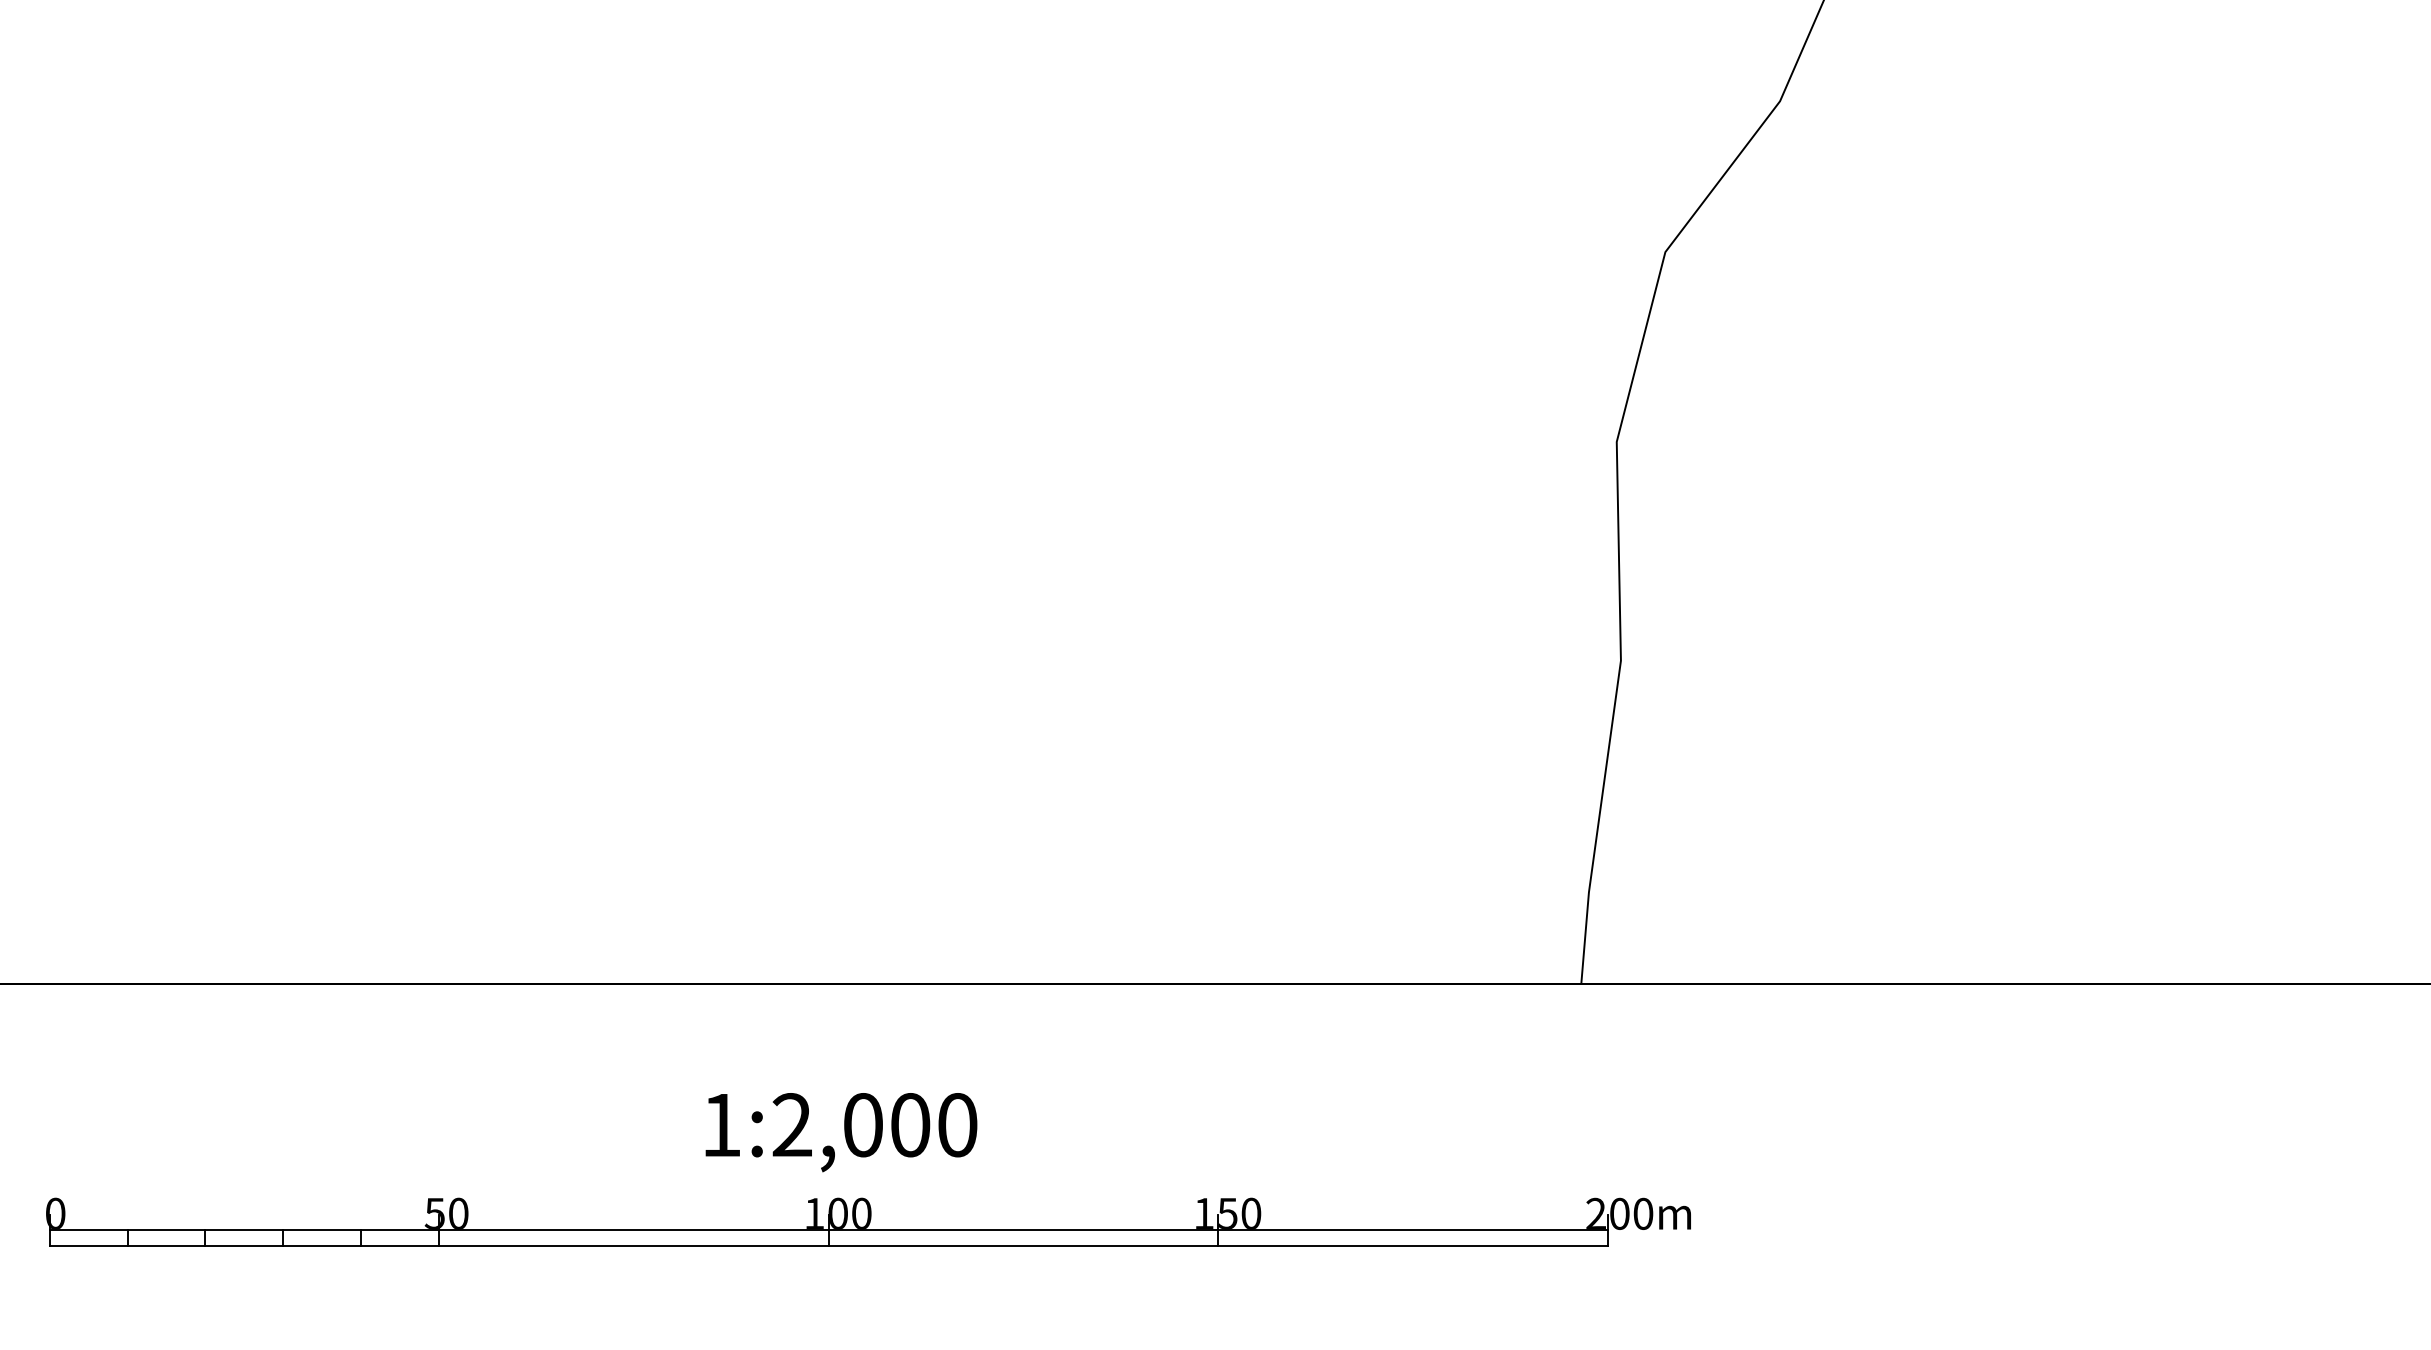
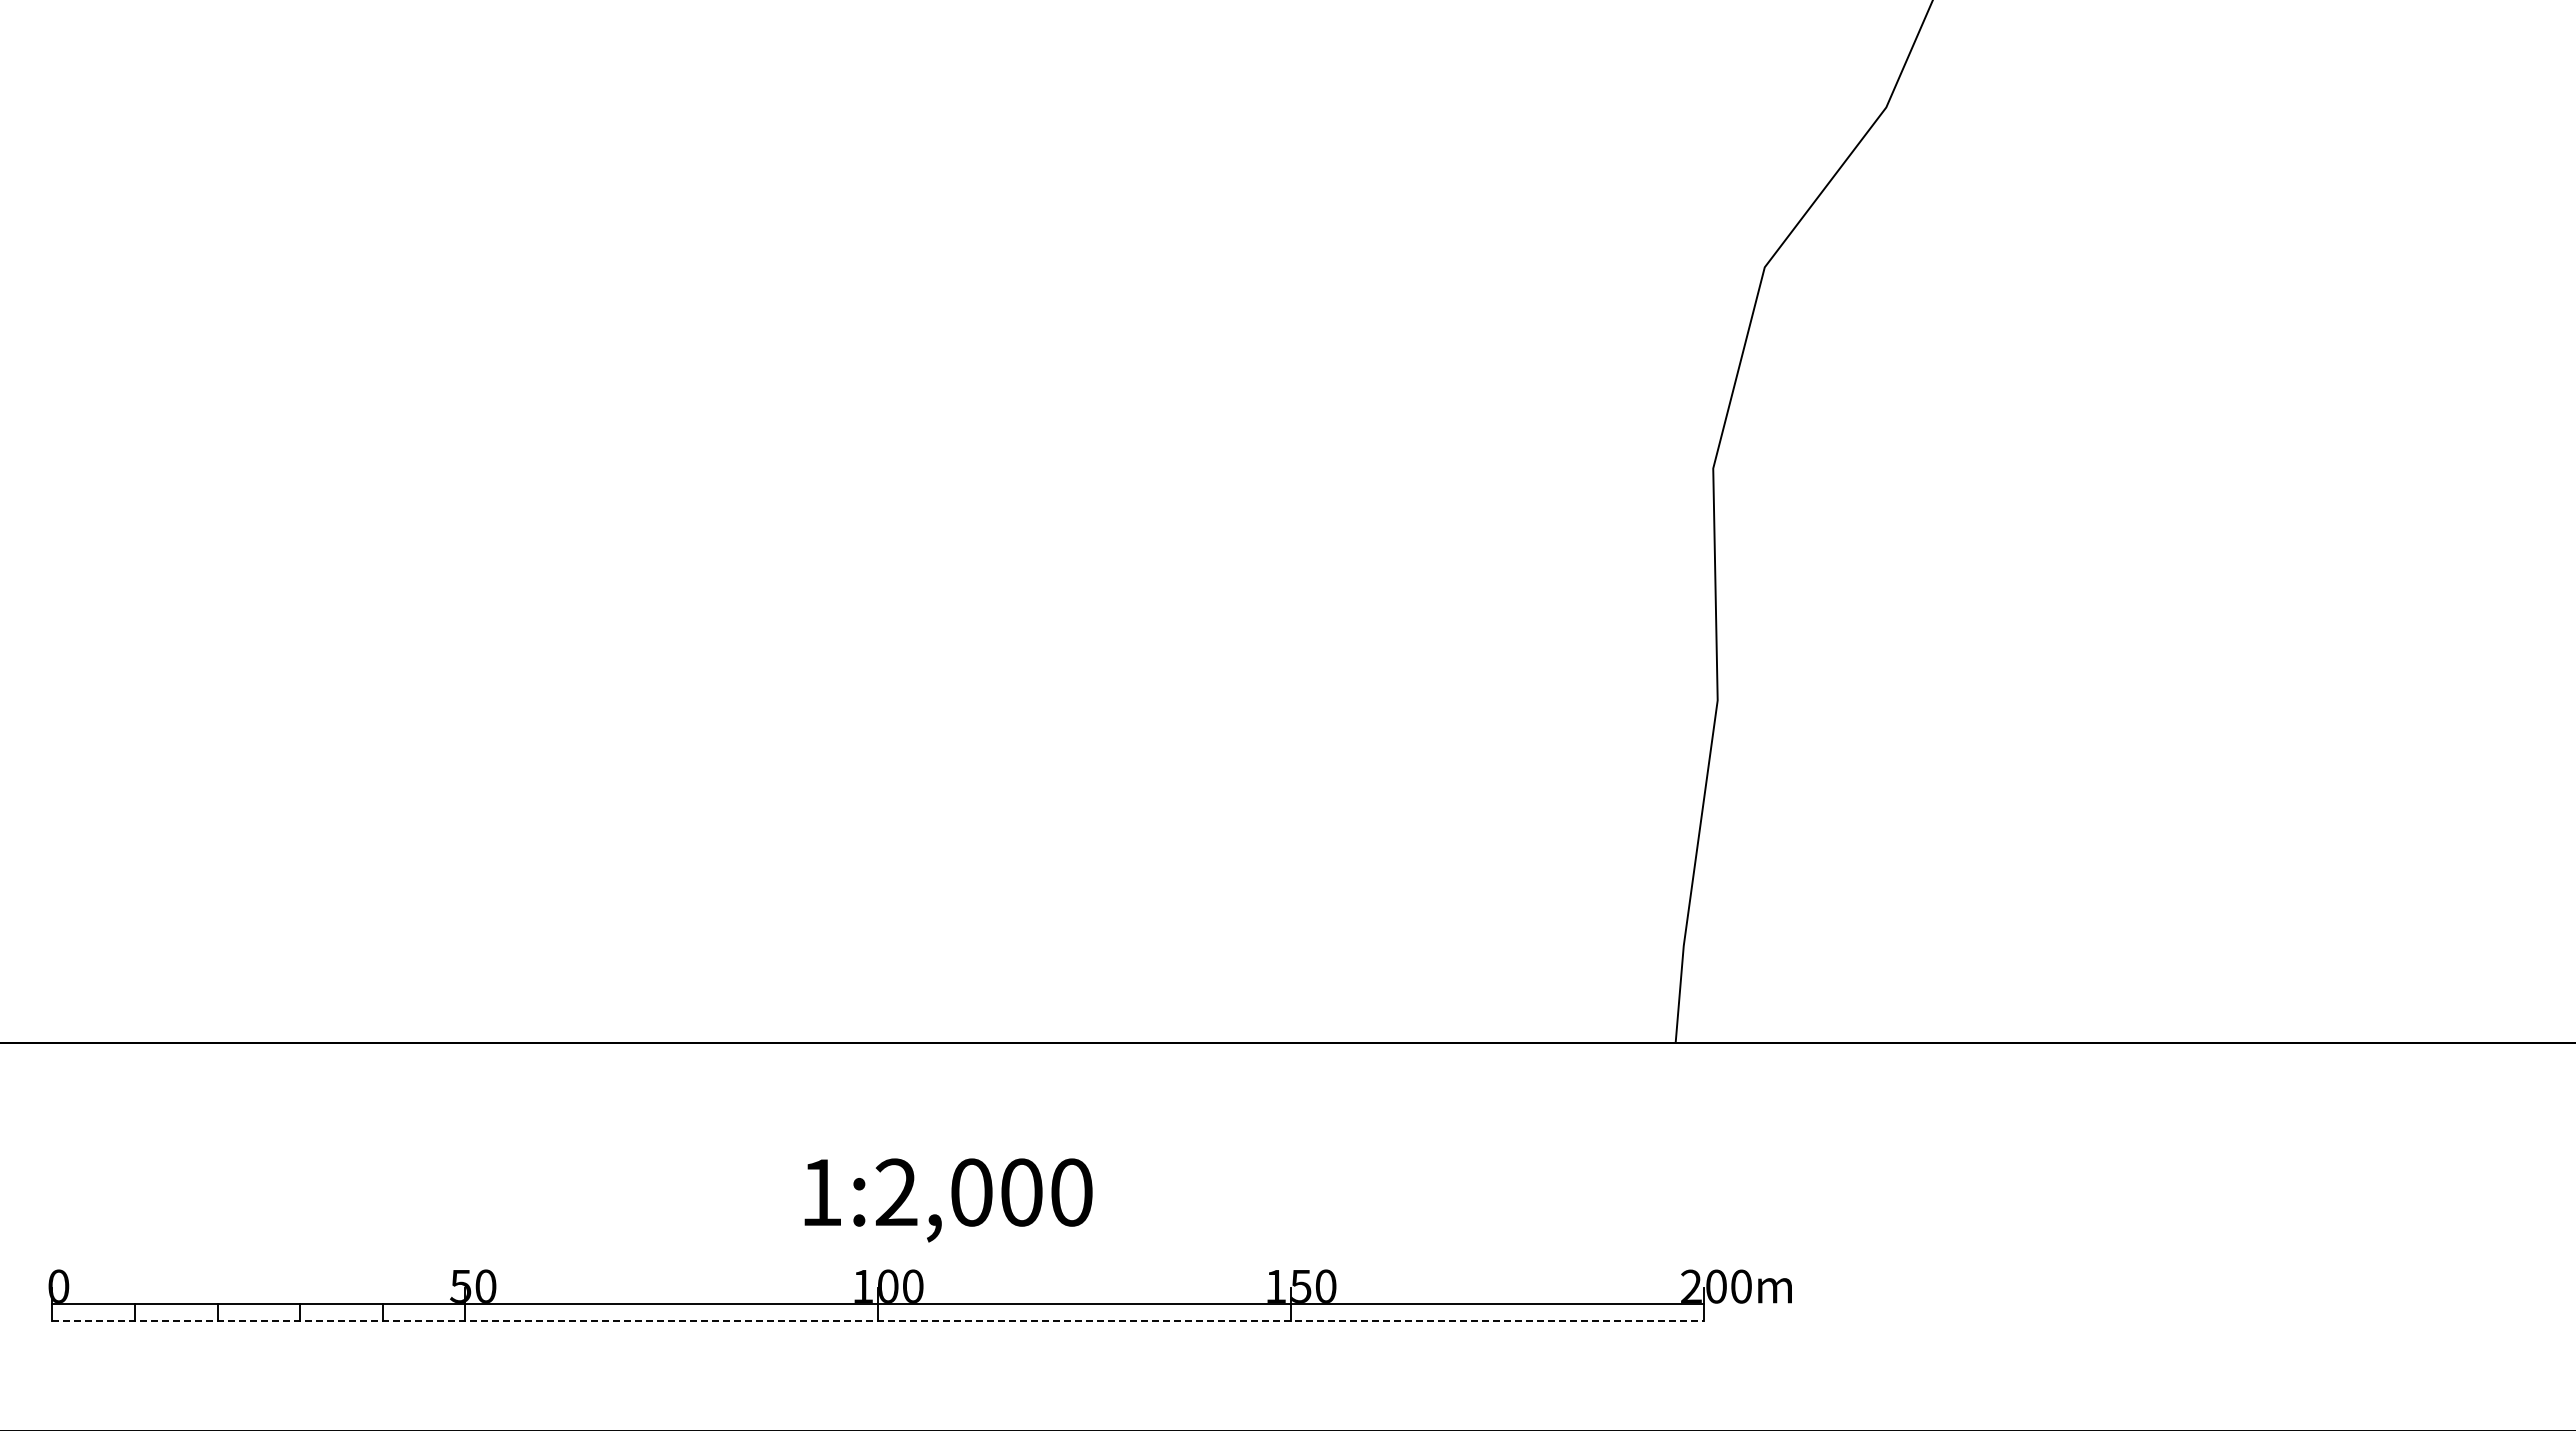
text: (841, 1132) -> (948, 1200), moved
line: (829, 1245) -> (878, 1320), solid -> dashed

